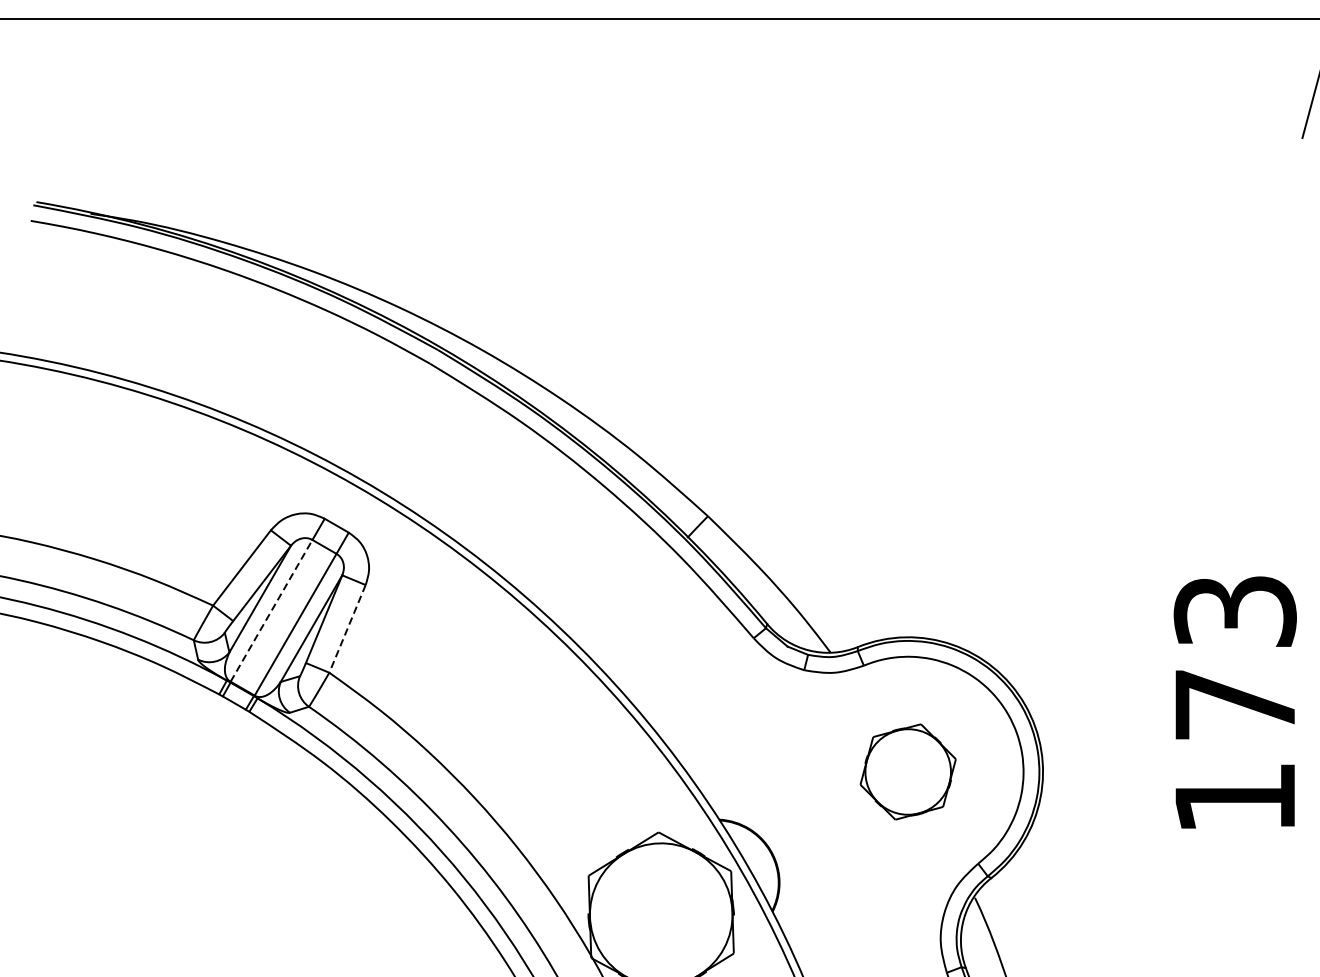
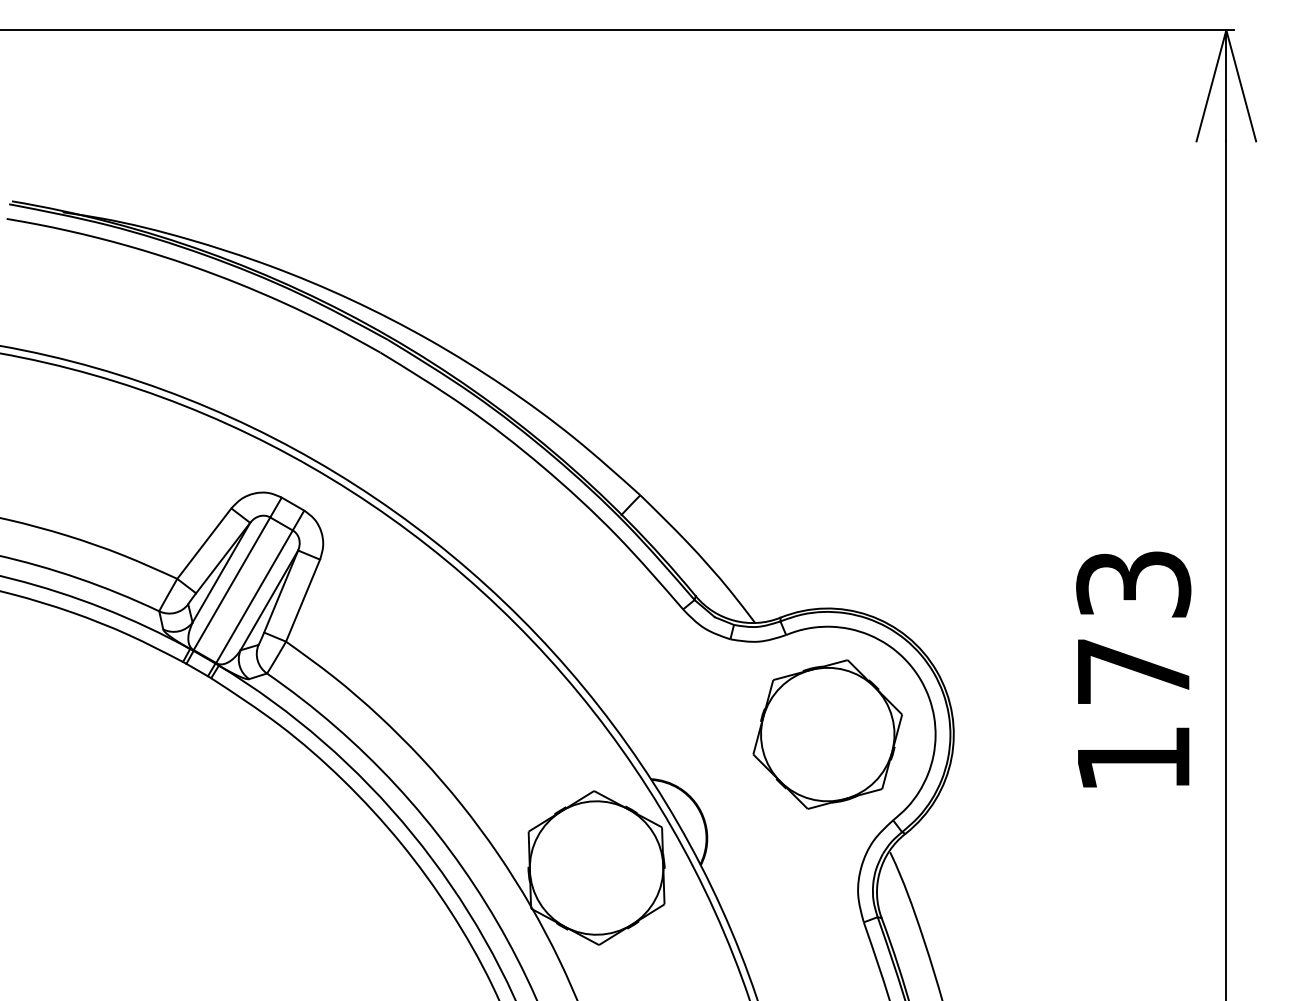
line: (272, 610) -> (232, 583), dashed -> solid
line: (346, 629) -> (302, 601), dashed -> solid
part: (908, 771) -> (827, 734), size x1.67

